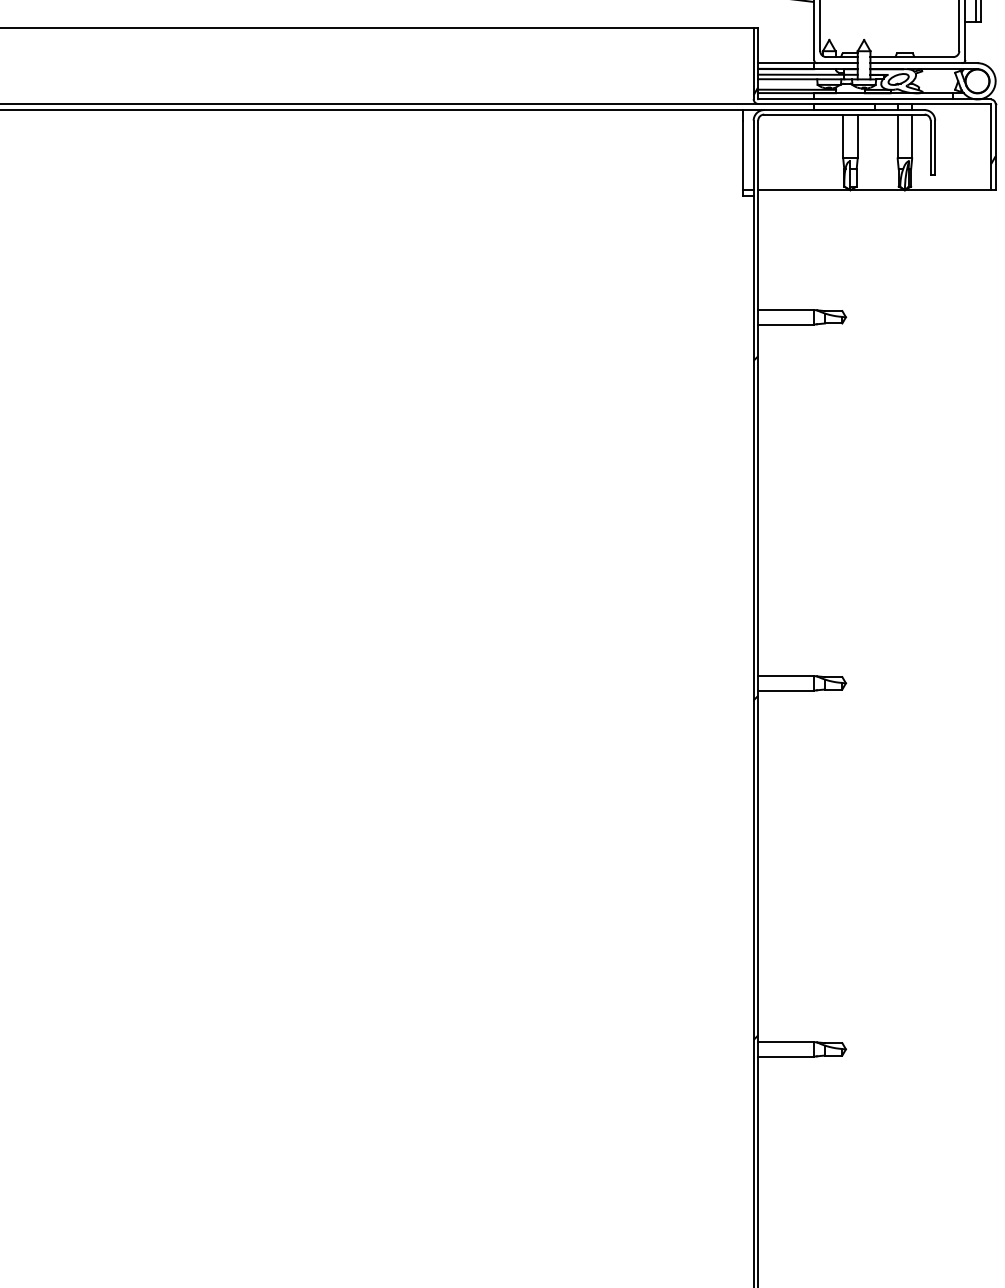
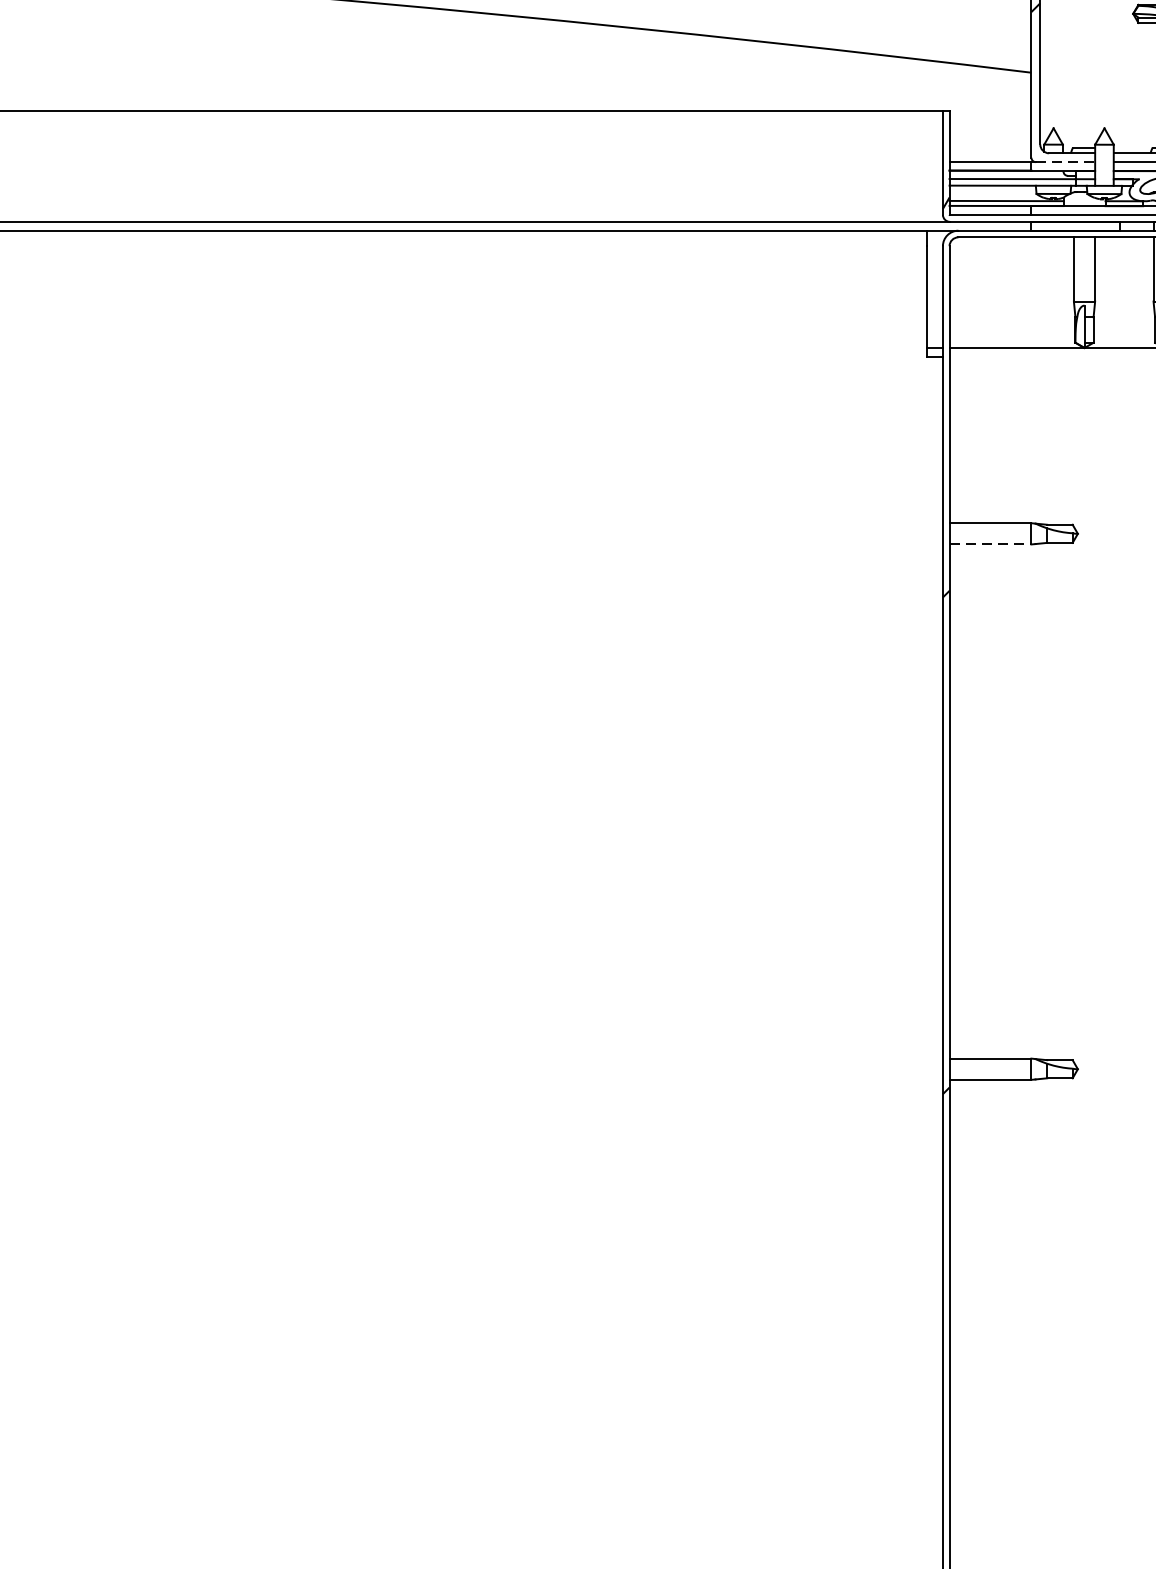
line: (837, 63) -> (1065, 162), solid -> dashed
line: (786, 324) -> (990, 544), solid -> dashed

